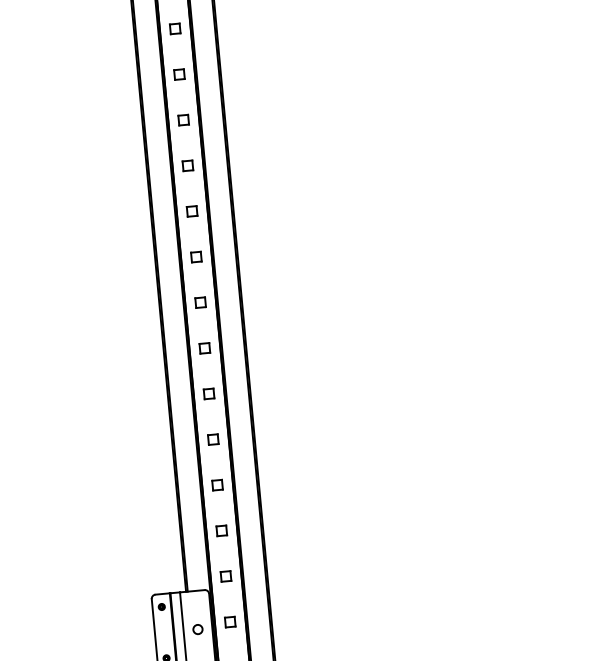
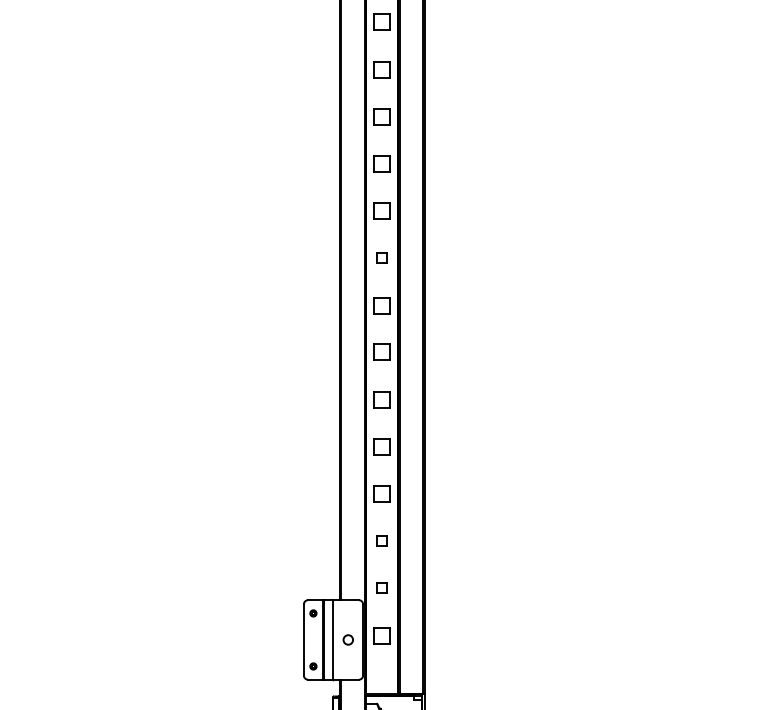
part: (174, 28) -> (381, 22), size x1.6
part: (178, 74) -> (381, 69), size x1.6
part: (183, 119) -> (381, 116), size x1.6
part: (187, 165) -> (381, 163), size x1.6
part: (191, 210) -> (381, 210), size x1.6
part: (199, 301) -> (381, 304), size x1.6
part: (204, 348) -> (381, 352), size x1.6
part: (208, 393) -> (381, 399), size x1.6
part: (212, 439) -> (381, 446), size x1.6
part: (216, 484) -> (381, 493), size x1.6
part: (229, 621) -> (381, 634), size x1.6

